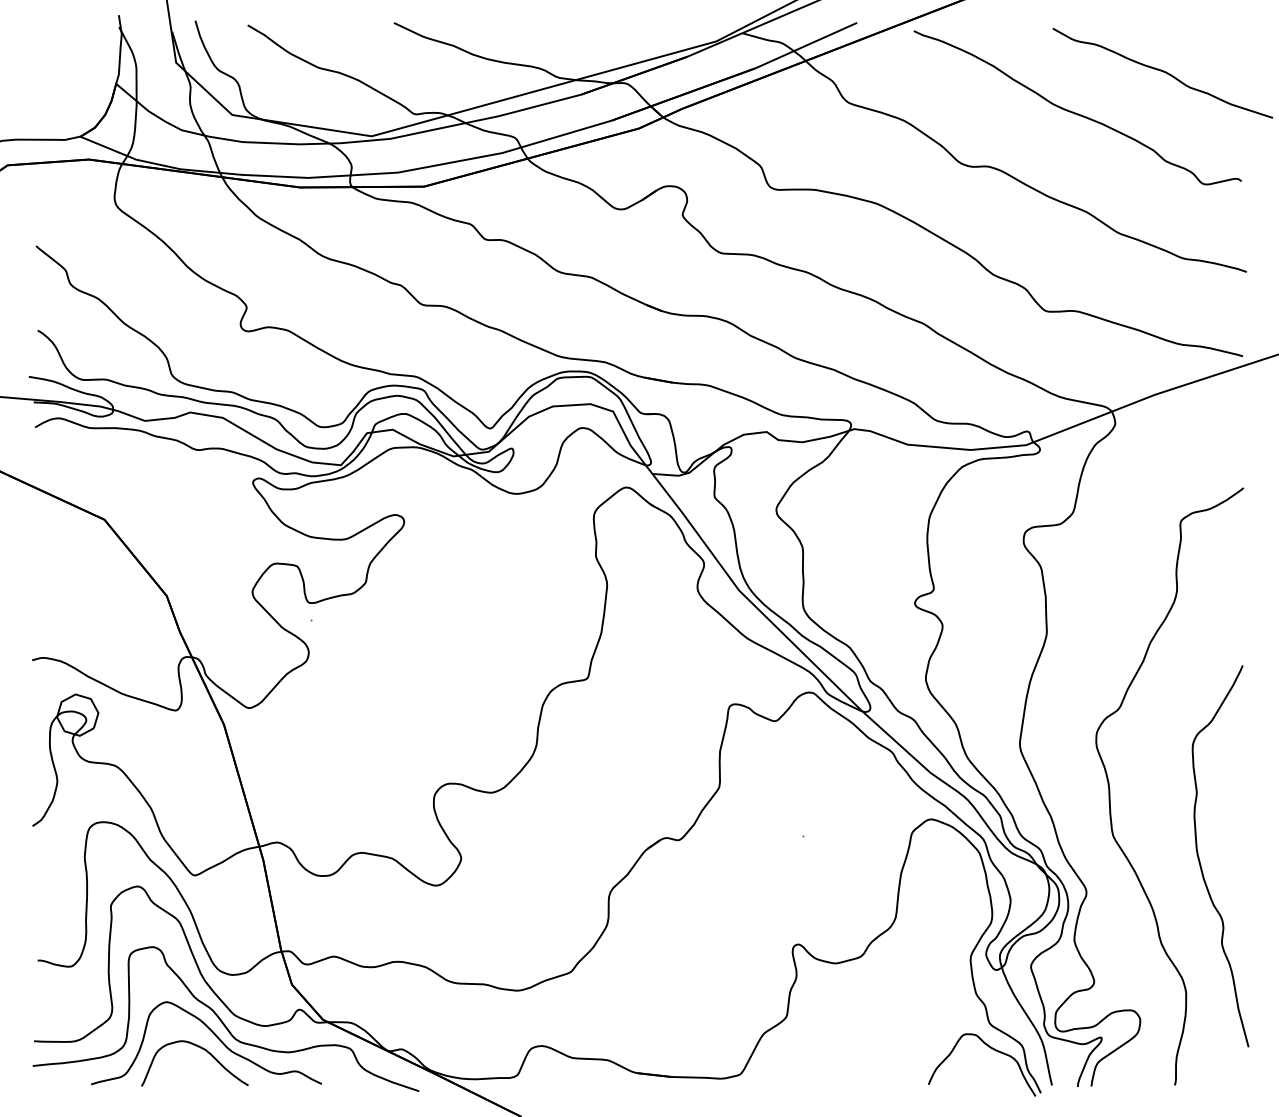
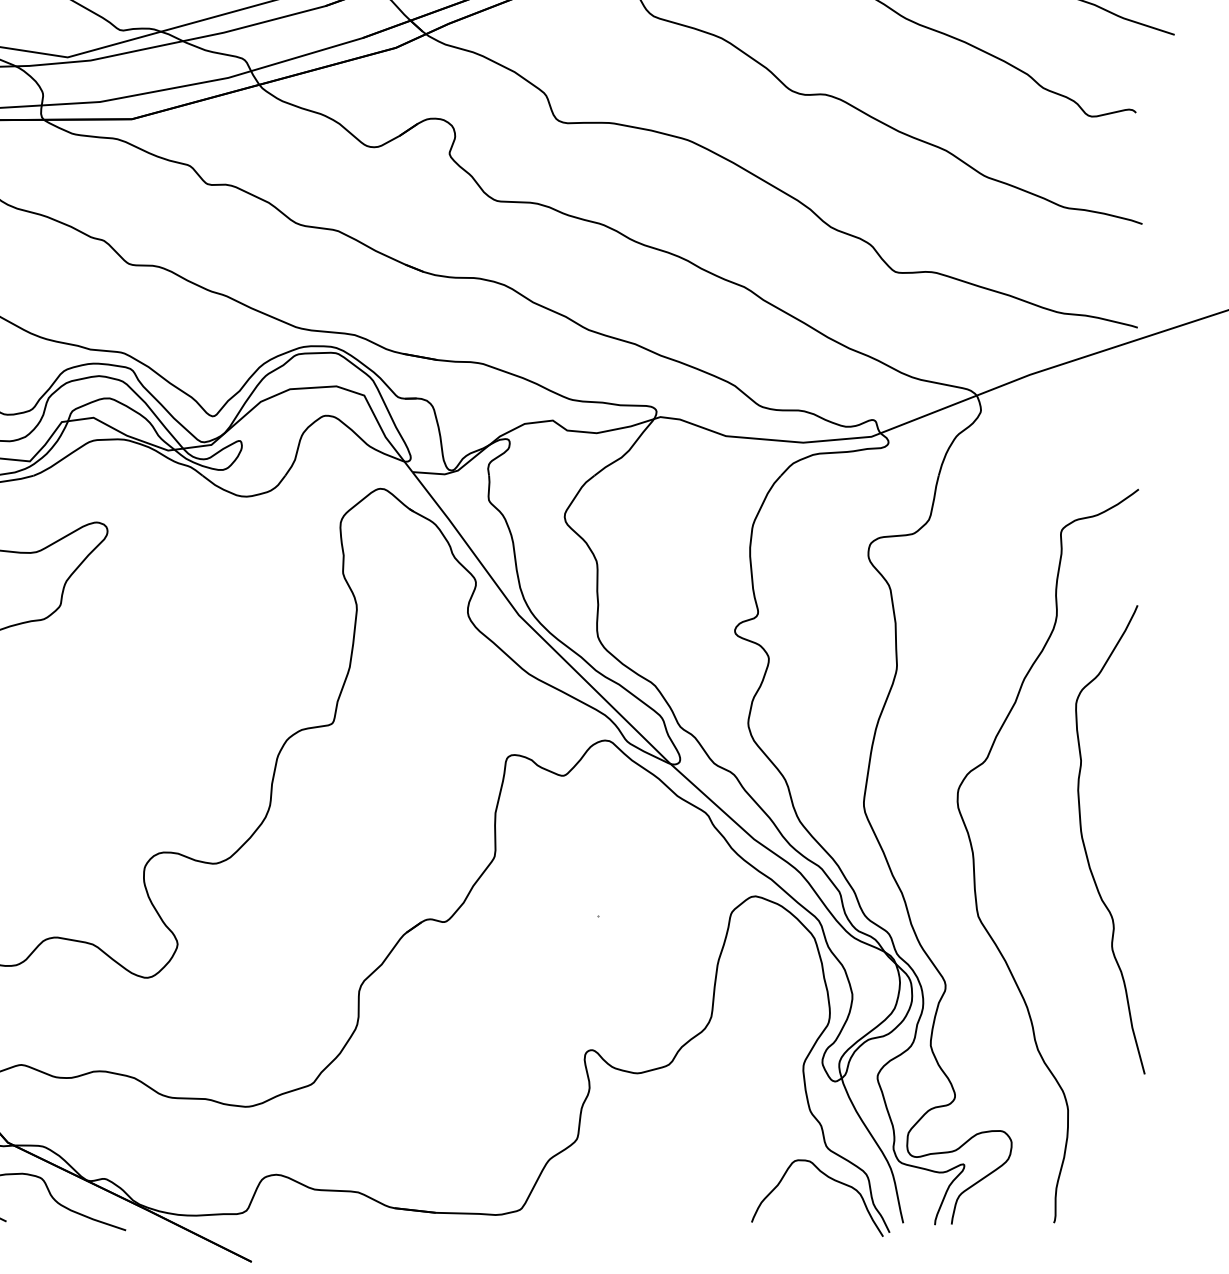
curve: (1200, 860) -> (1085, 844), moved

